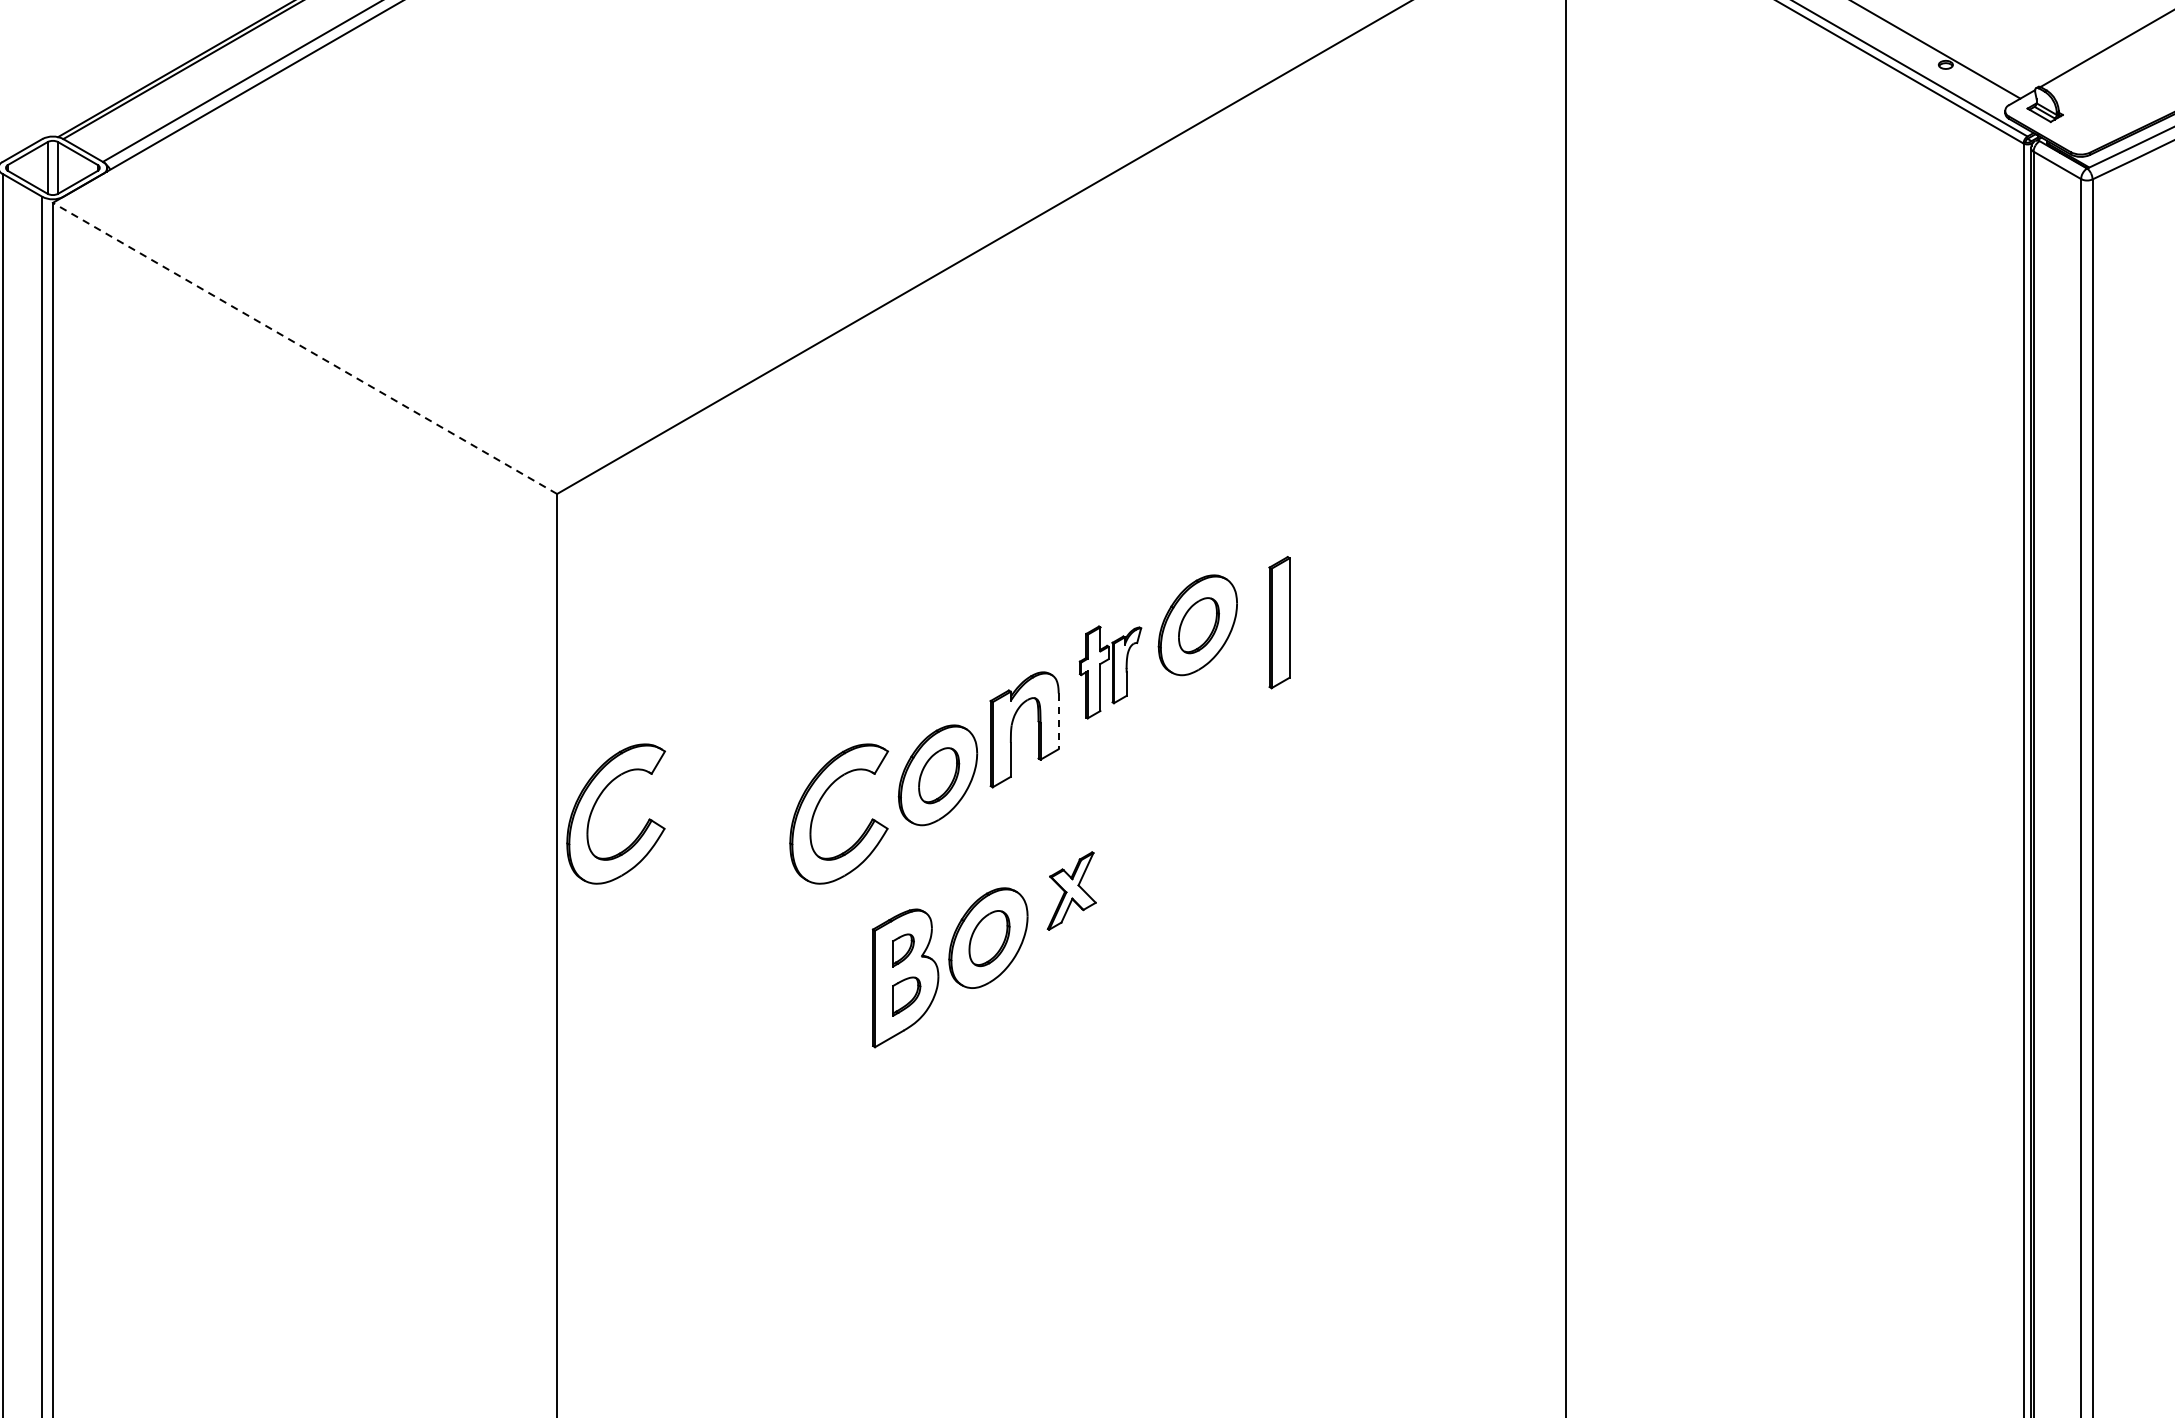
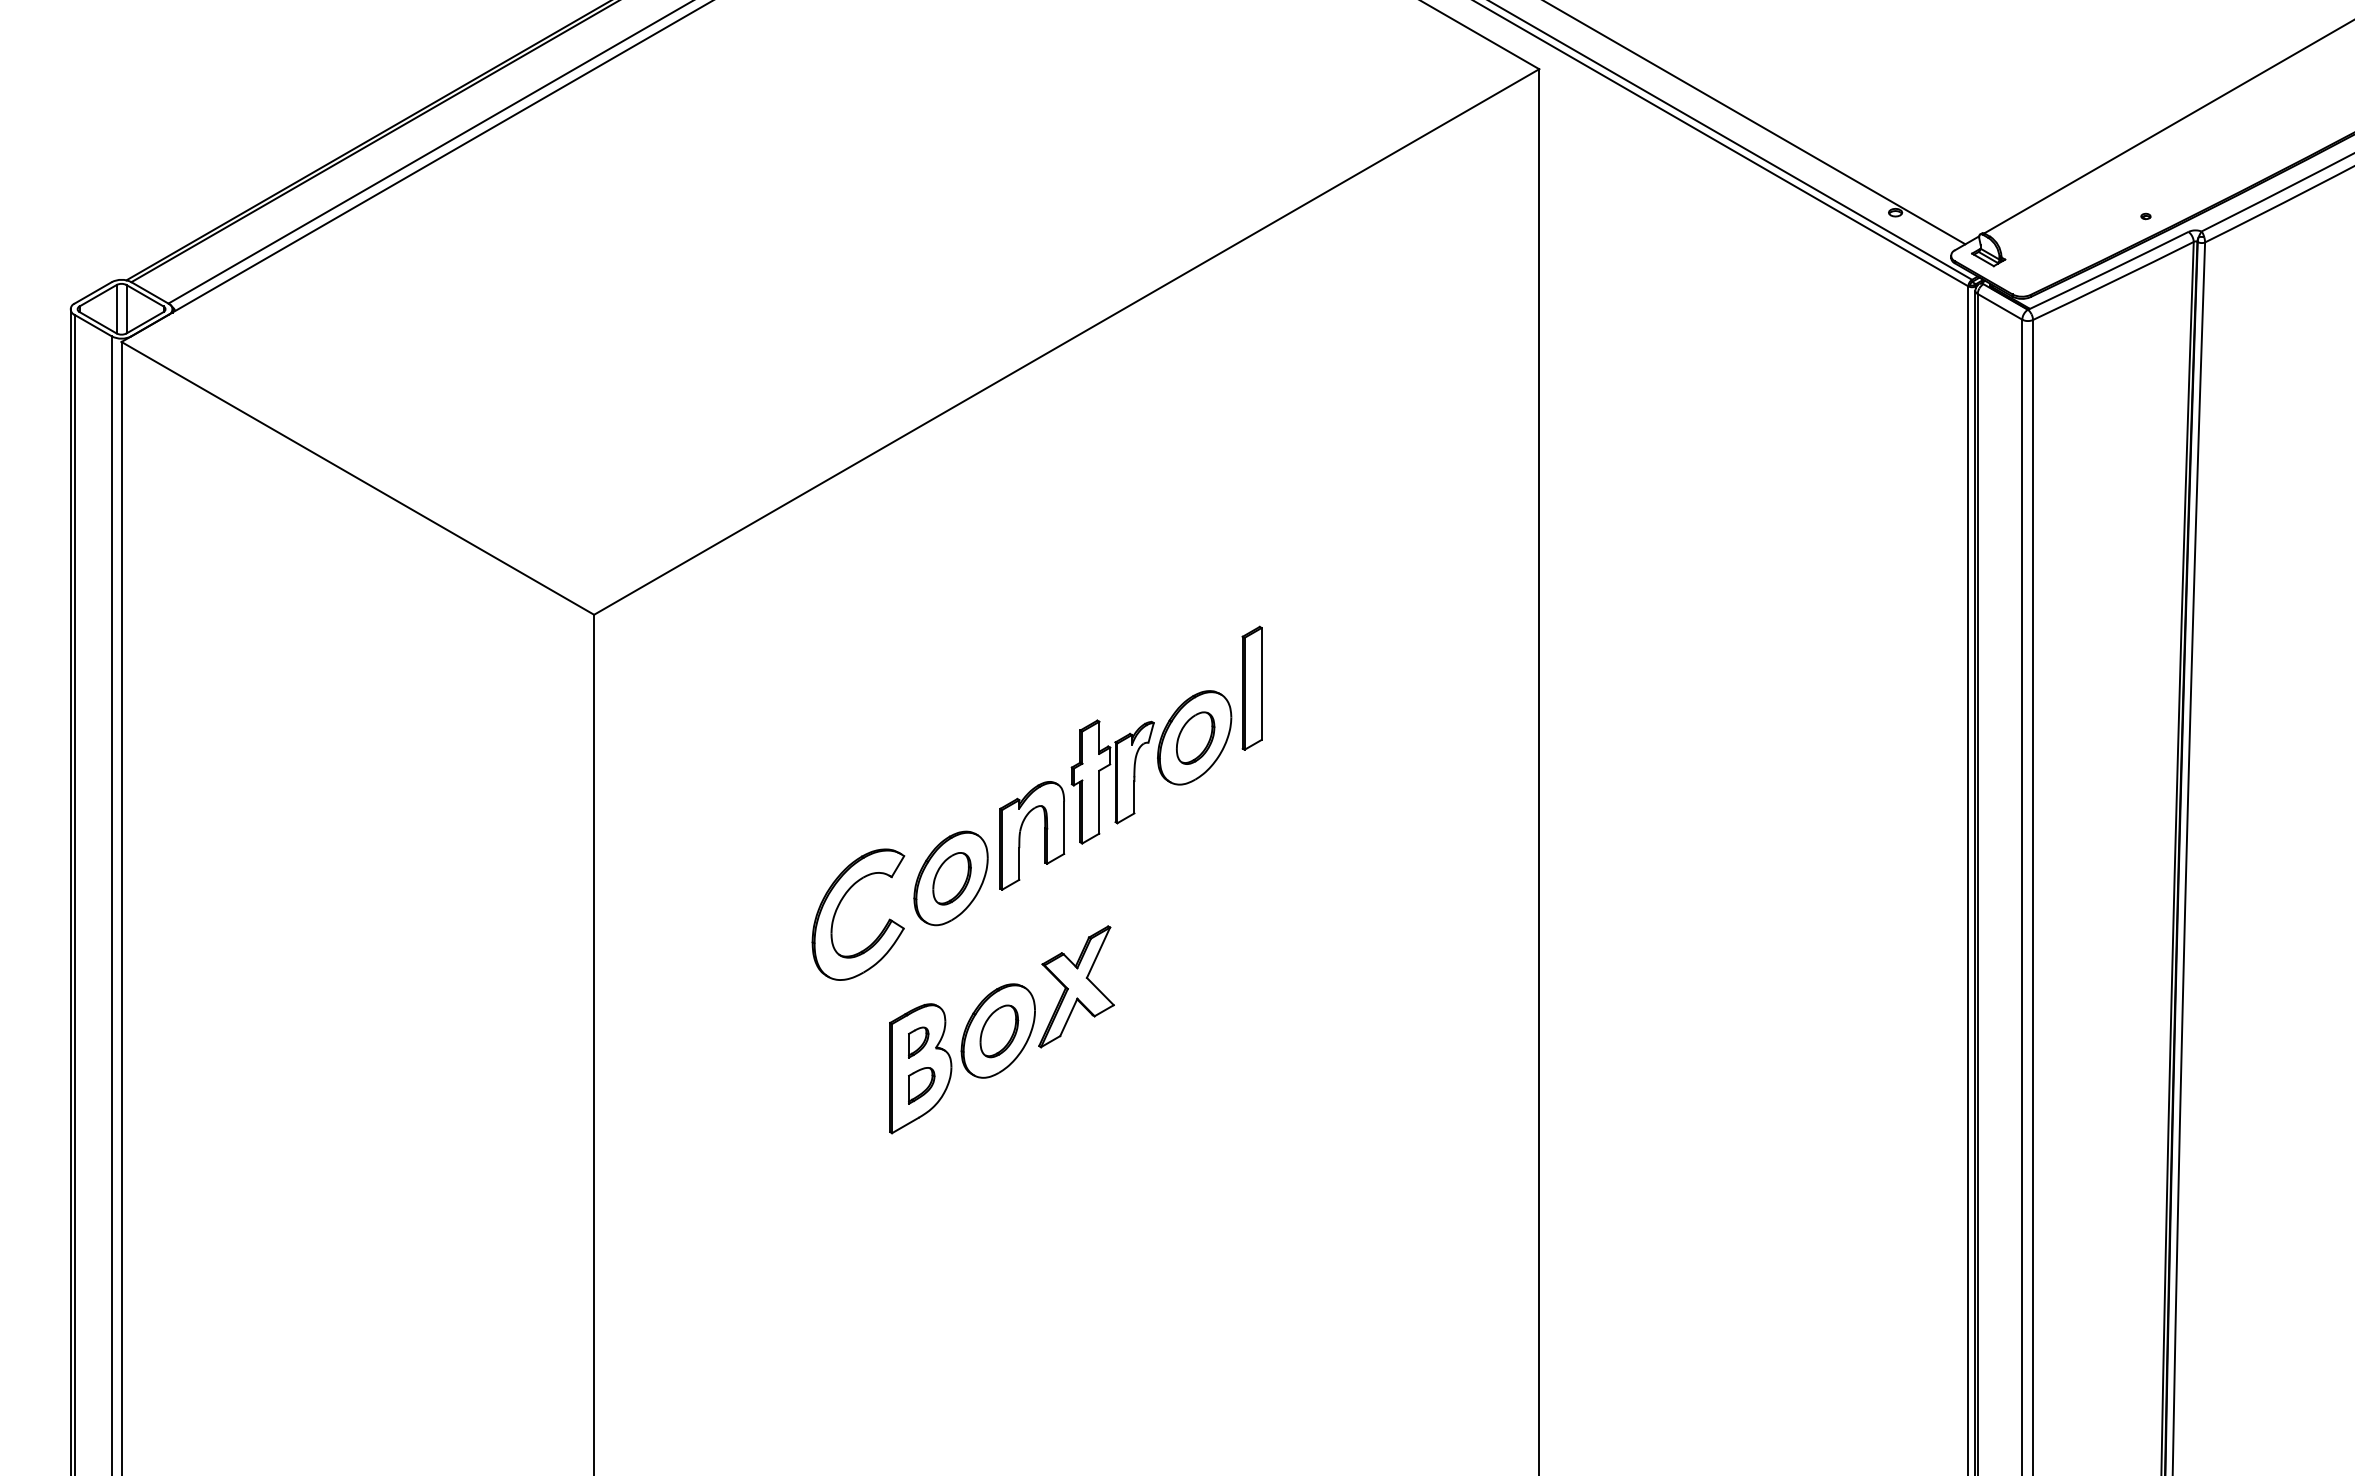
line: (304, 348) -> (357, 478), dashed -> solid
part: (1278, 621) -> (1251, 687), moved
part: (1110, 671) -> (1112, 781), size x1.43
line: (1059, 722) -> (1064, 828), dashed -> solid
part: (597, 803) -> (631, 904), removed
part: (1071, 890) -> (1076, 986), size x1.67

